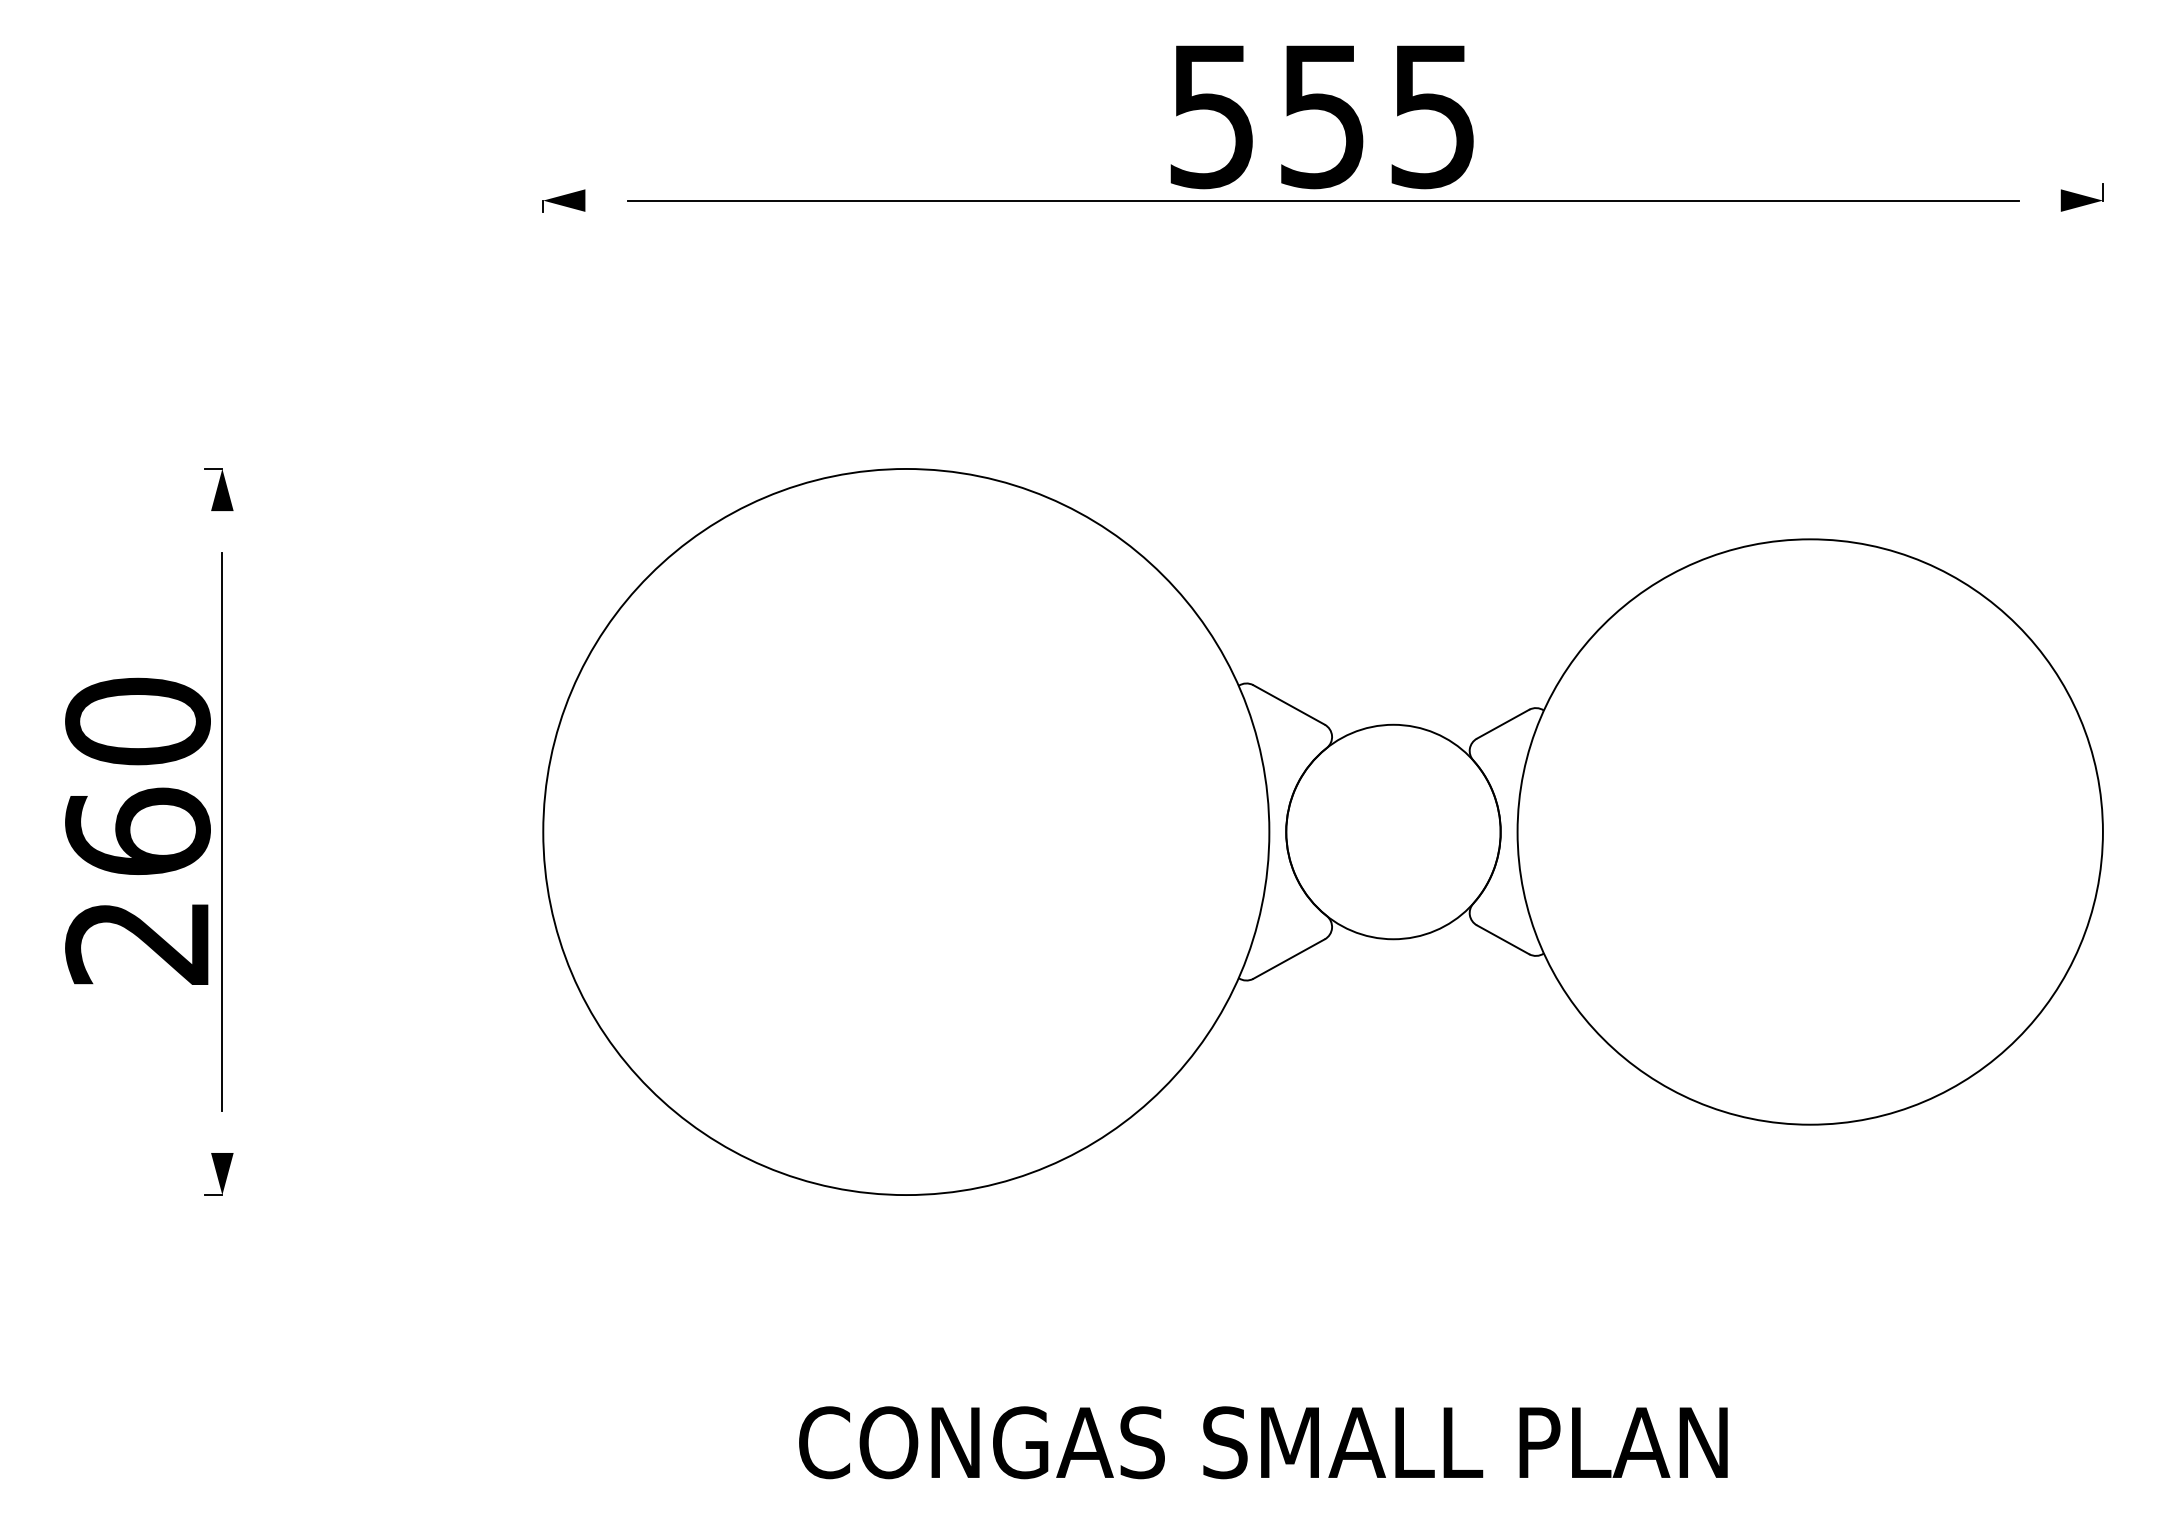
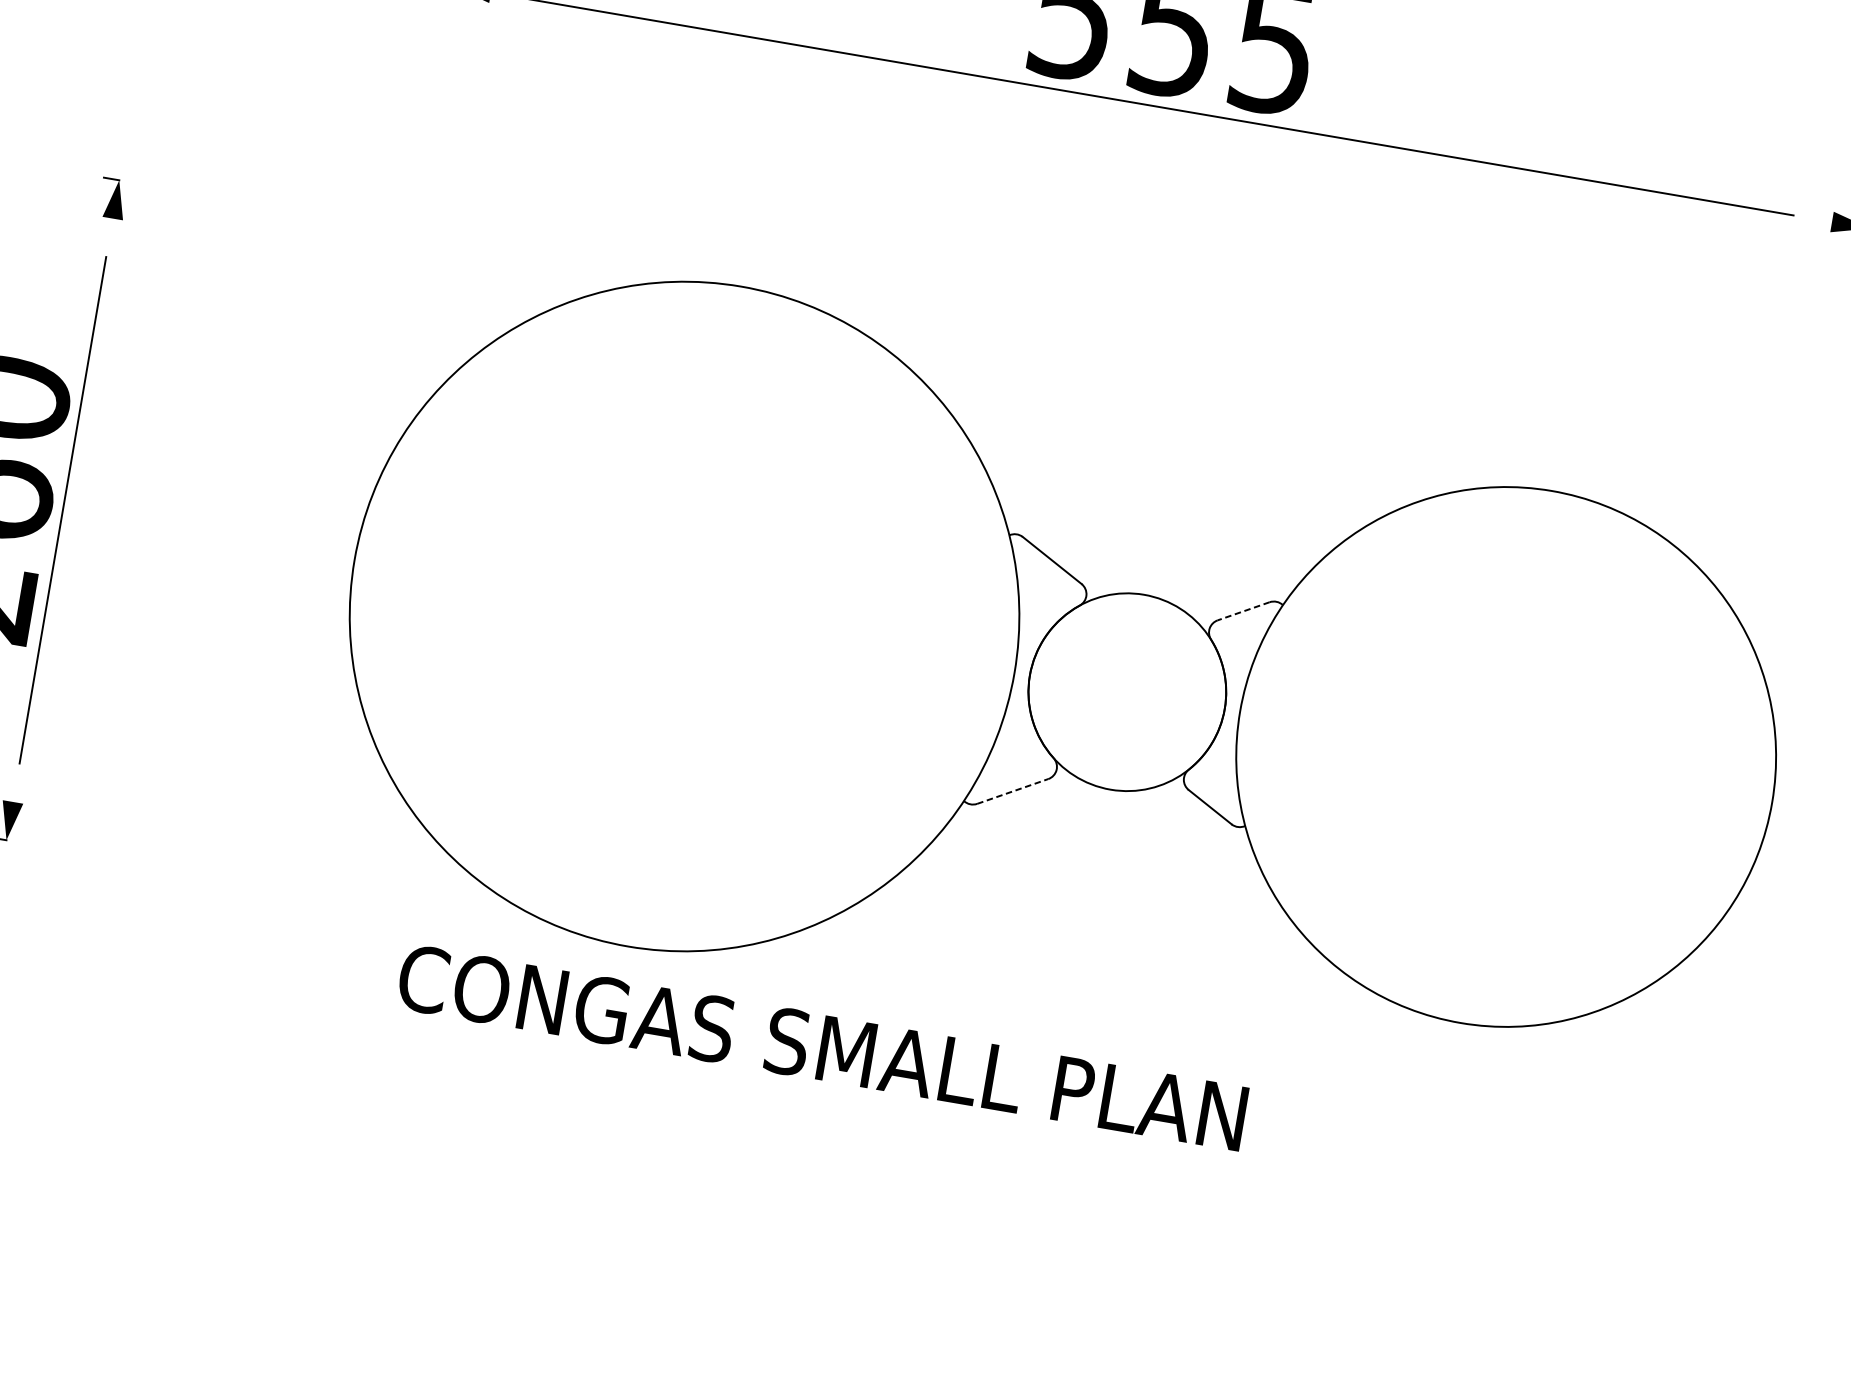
line: (1503, 724) -> (1244, 611), solid -> dashed
line: (1289, 959) -> (1013, 791), solid -> dashed
text: (1263, 1442) -> (822, 1047), moved

